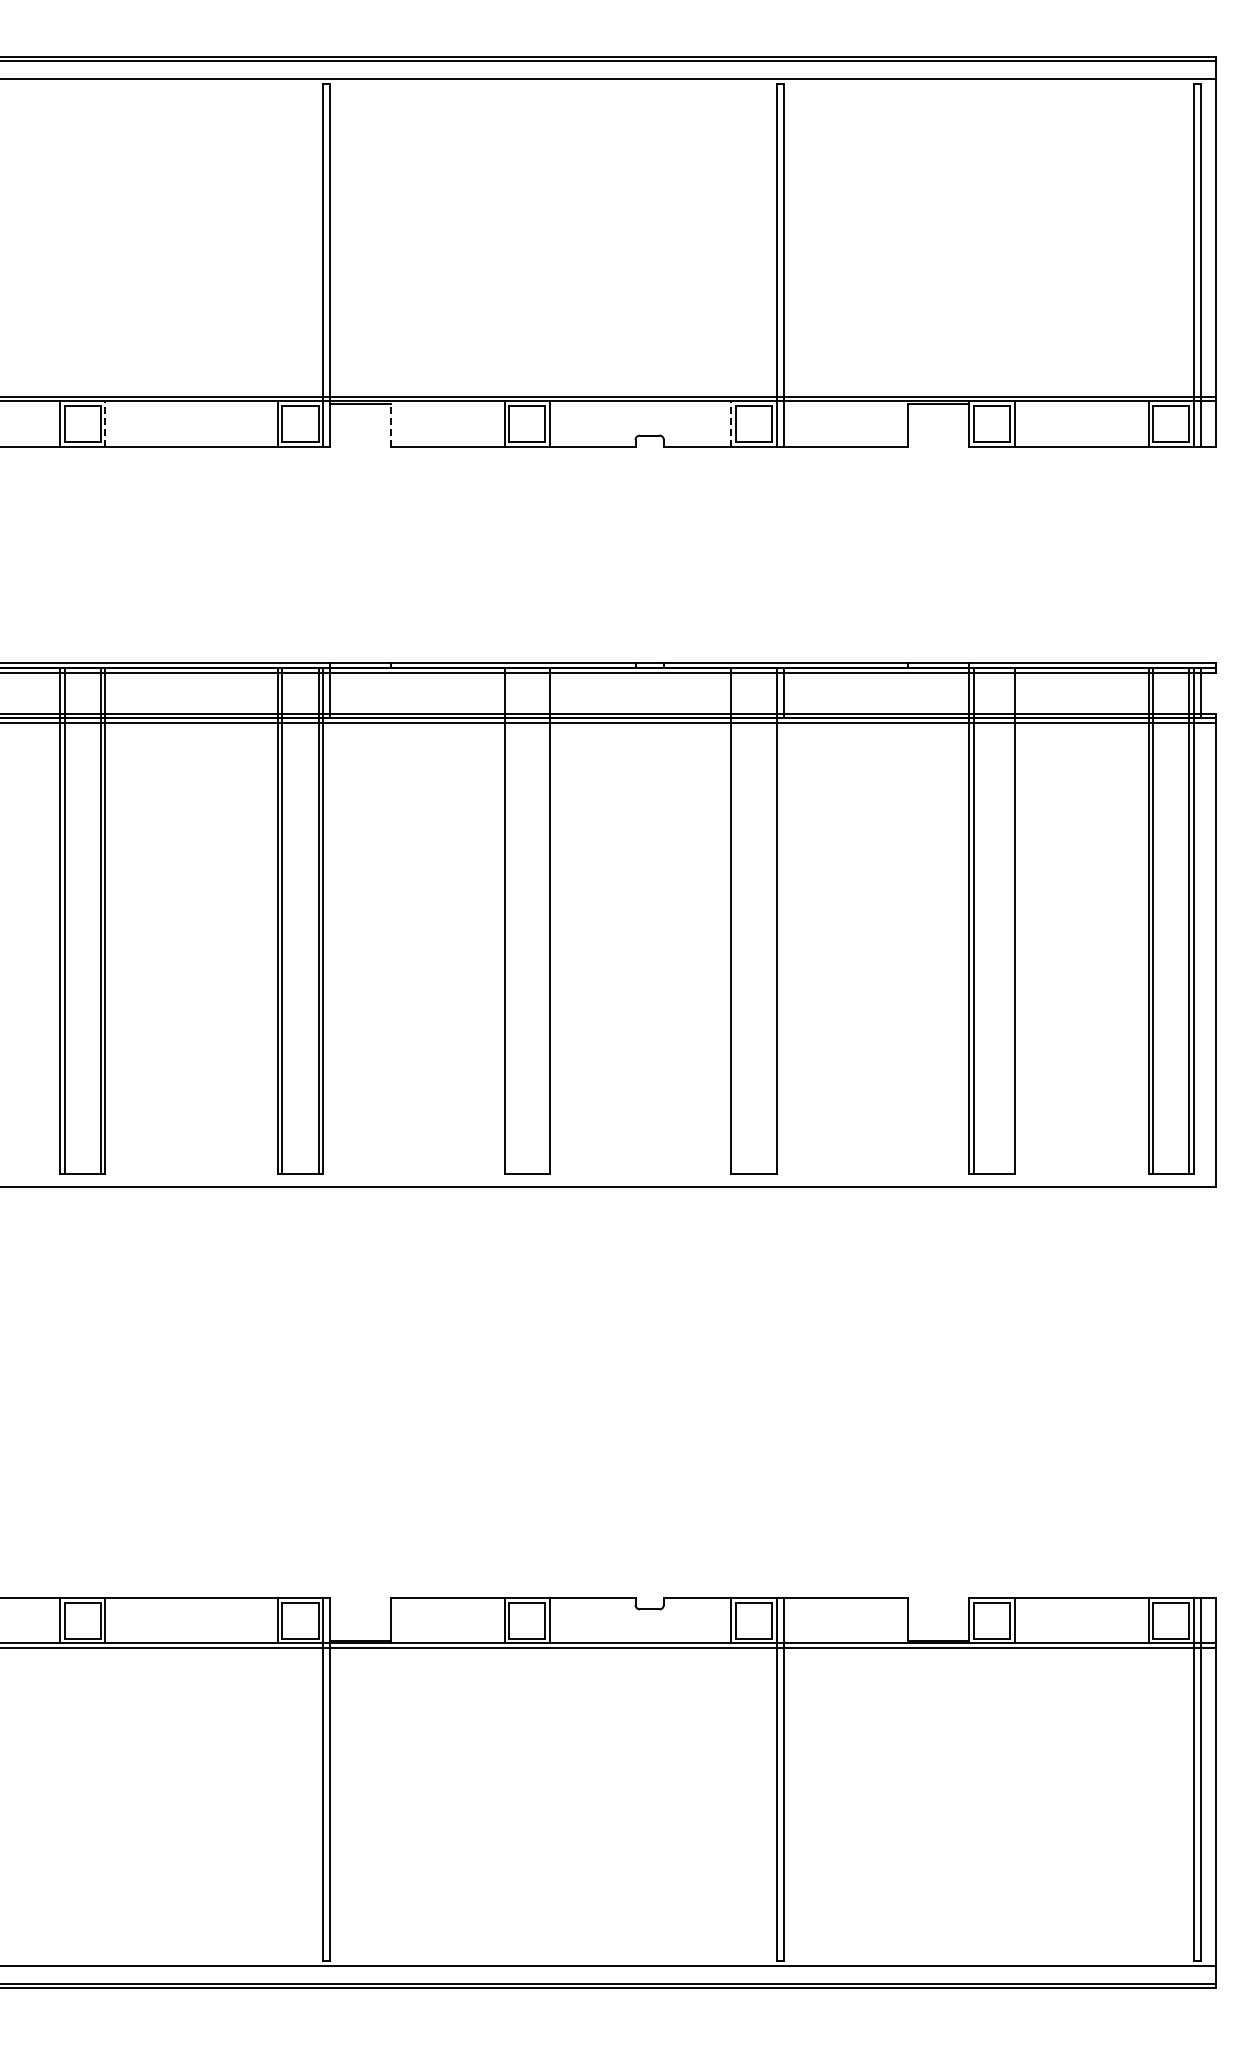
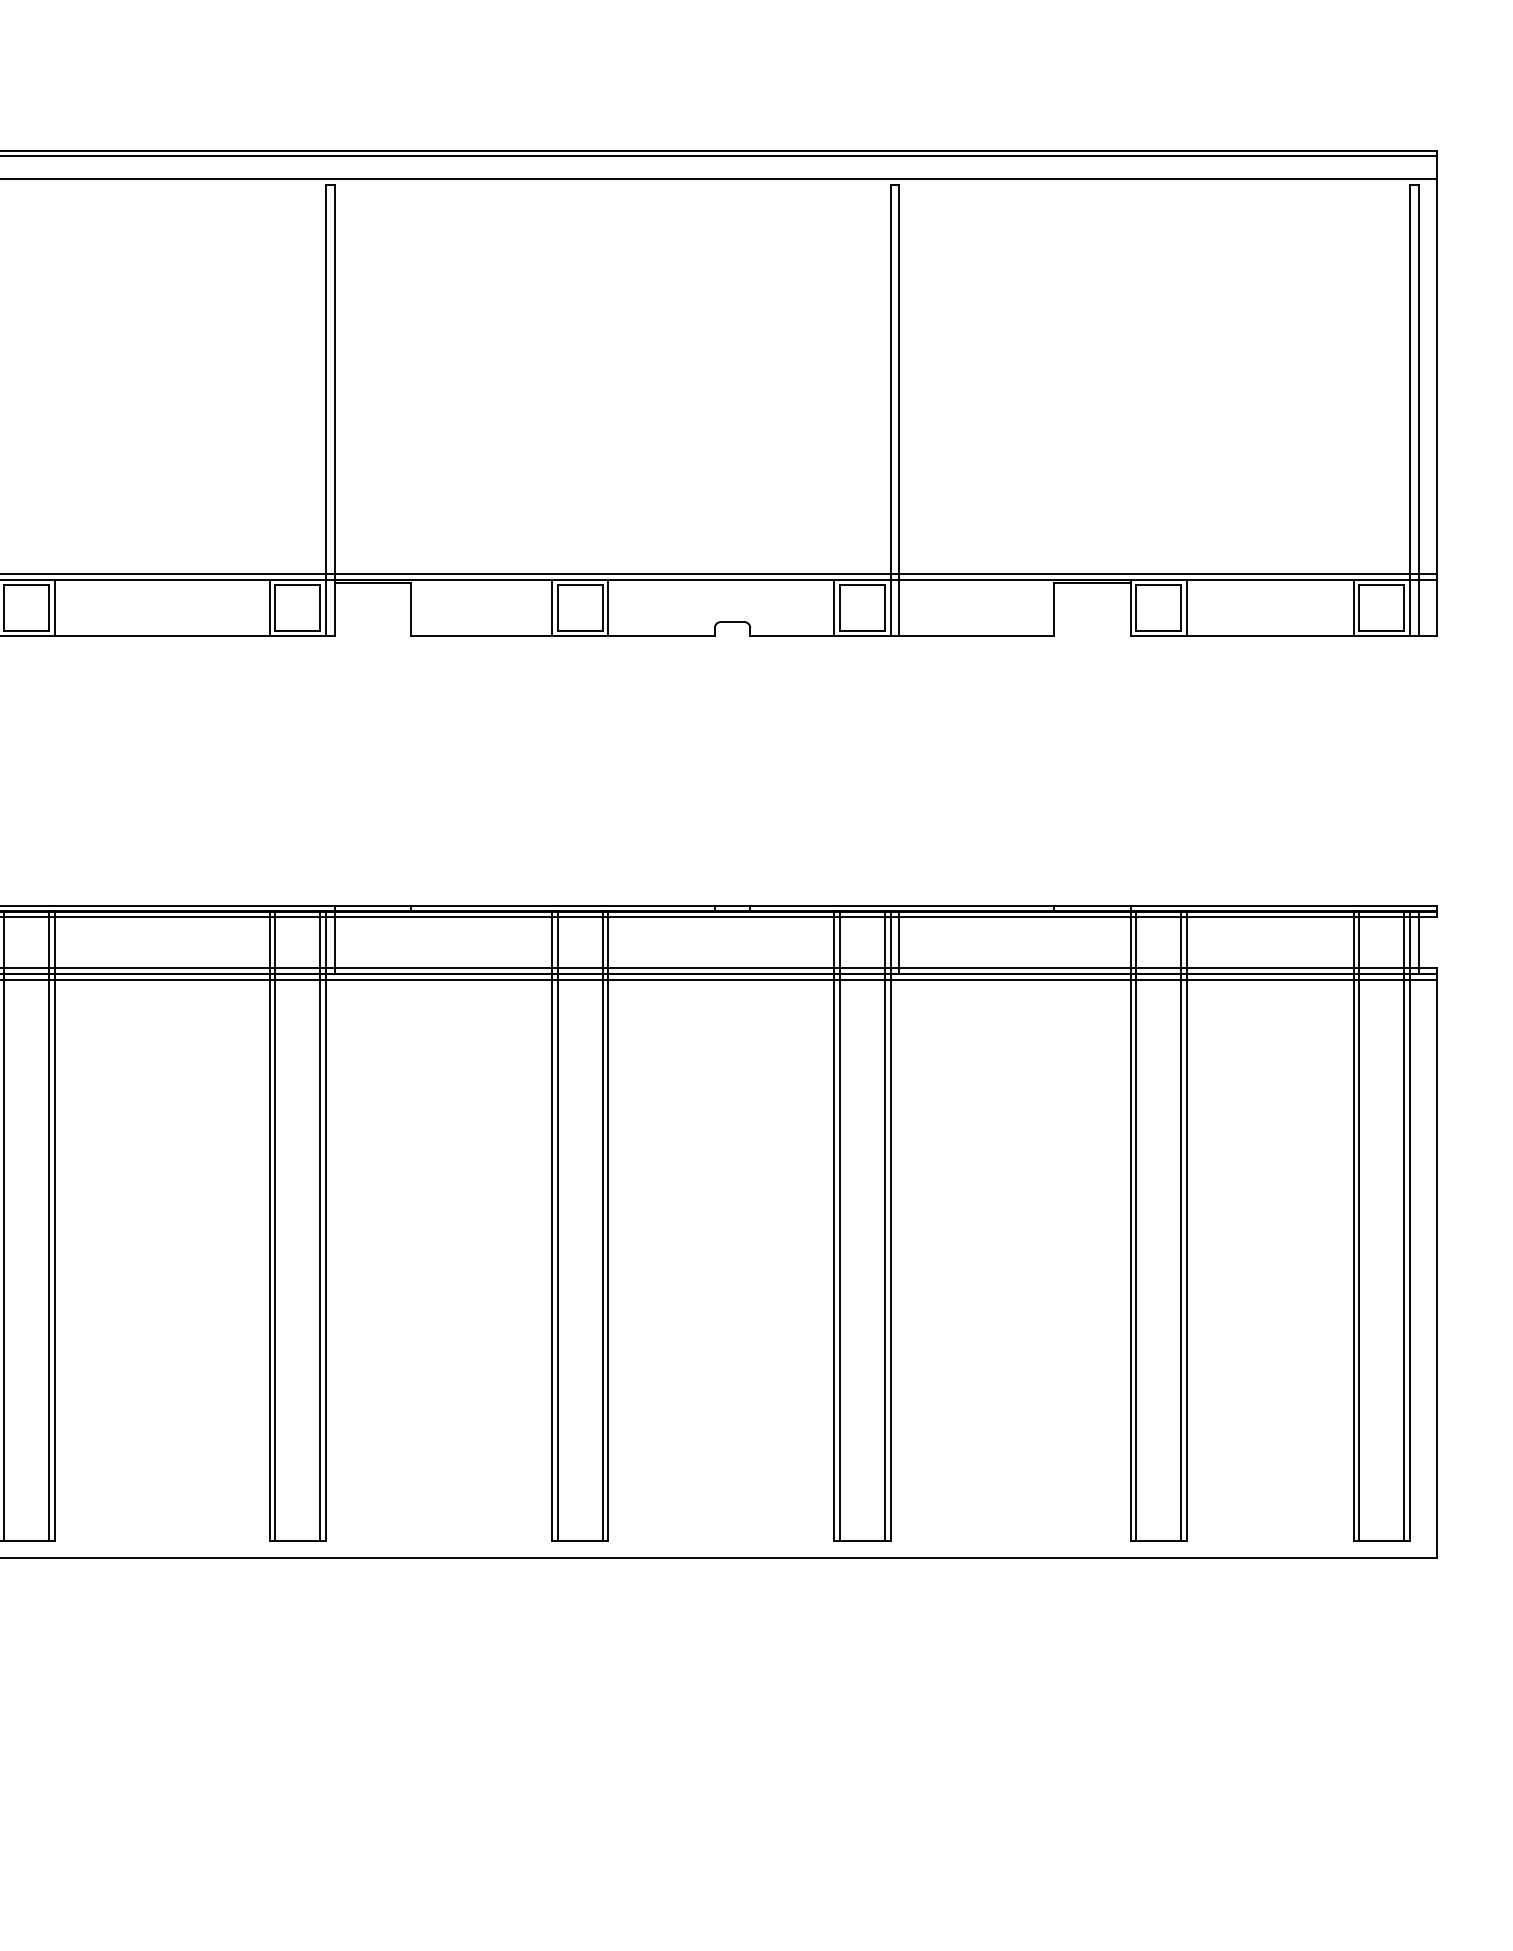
line: (105, 424) -> (55, 608), dashed -> solid
line: (731, 424) -> (834, 608), dashed -> solid
line: (391, 425) -> (411, 609), dashed -> solid
line: (509, 920) -> (558, 1225), added
line: (545, 920) -> (602, 1225), added
line: (735, 920) -> (839, 1225), added
line: (772, 920) -> (885, 1225), added
line: (1010, 920) -> (1181, 1225), added

